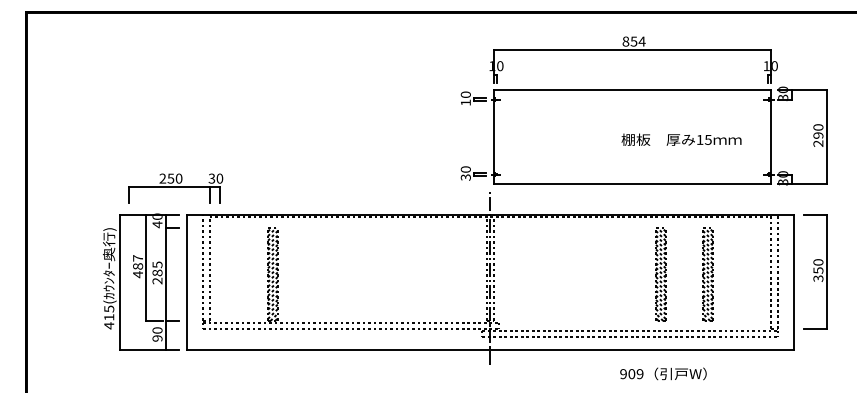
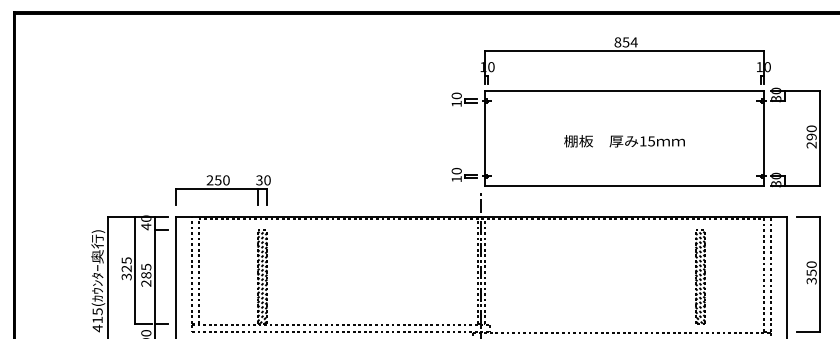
text: (681, 139) -> (624, 140), moved
text: (465, 177) -> (456, 179), 30 -> 10
part: (175, 188) -> (222, 190), moved
text: (138, 266) -> (127, 268), 487 -> 325
part: (660, 274) -> (652, 276), removed

